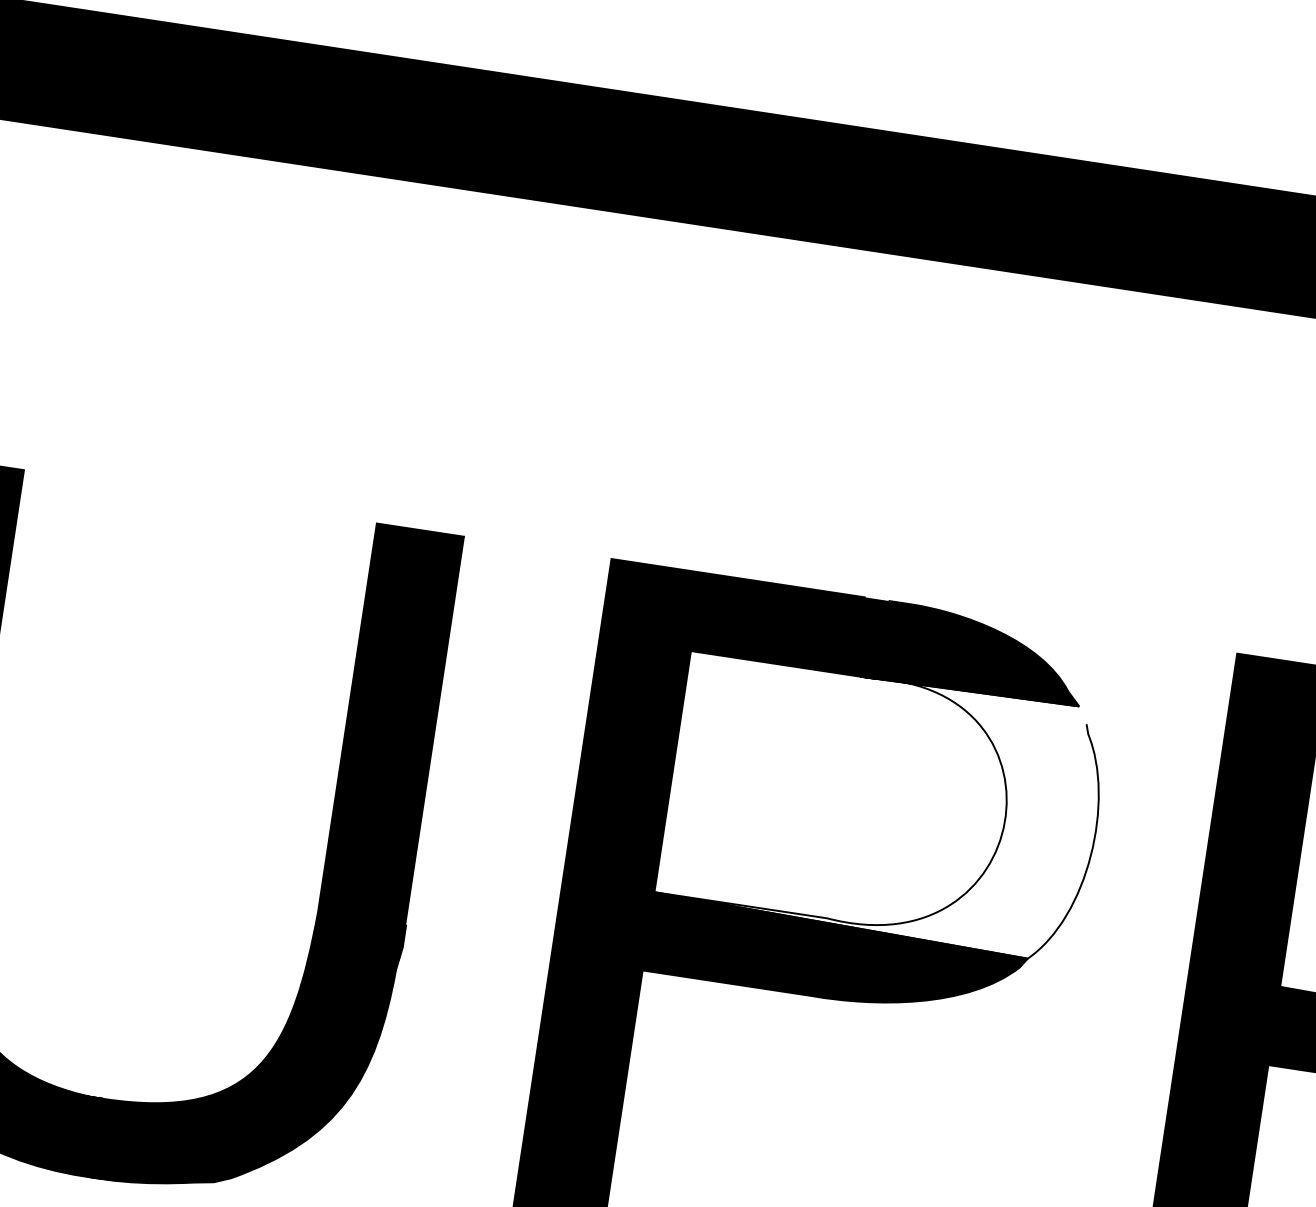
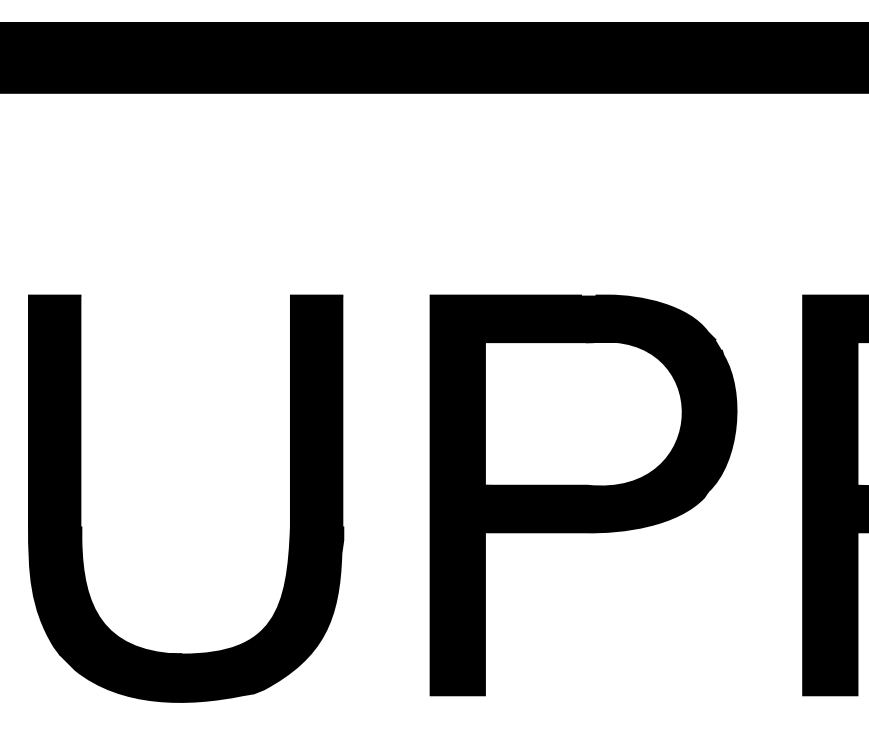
fill: (883, 806) -> (610, 415), added

